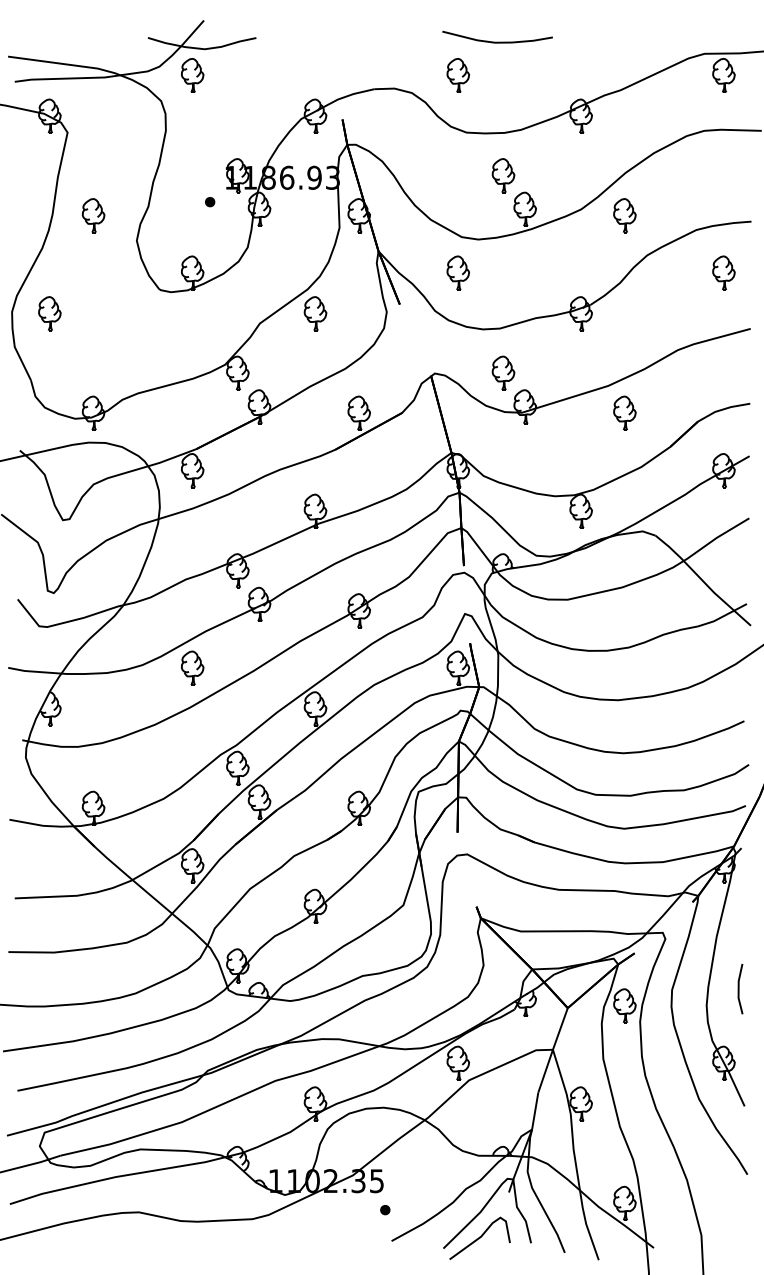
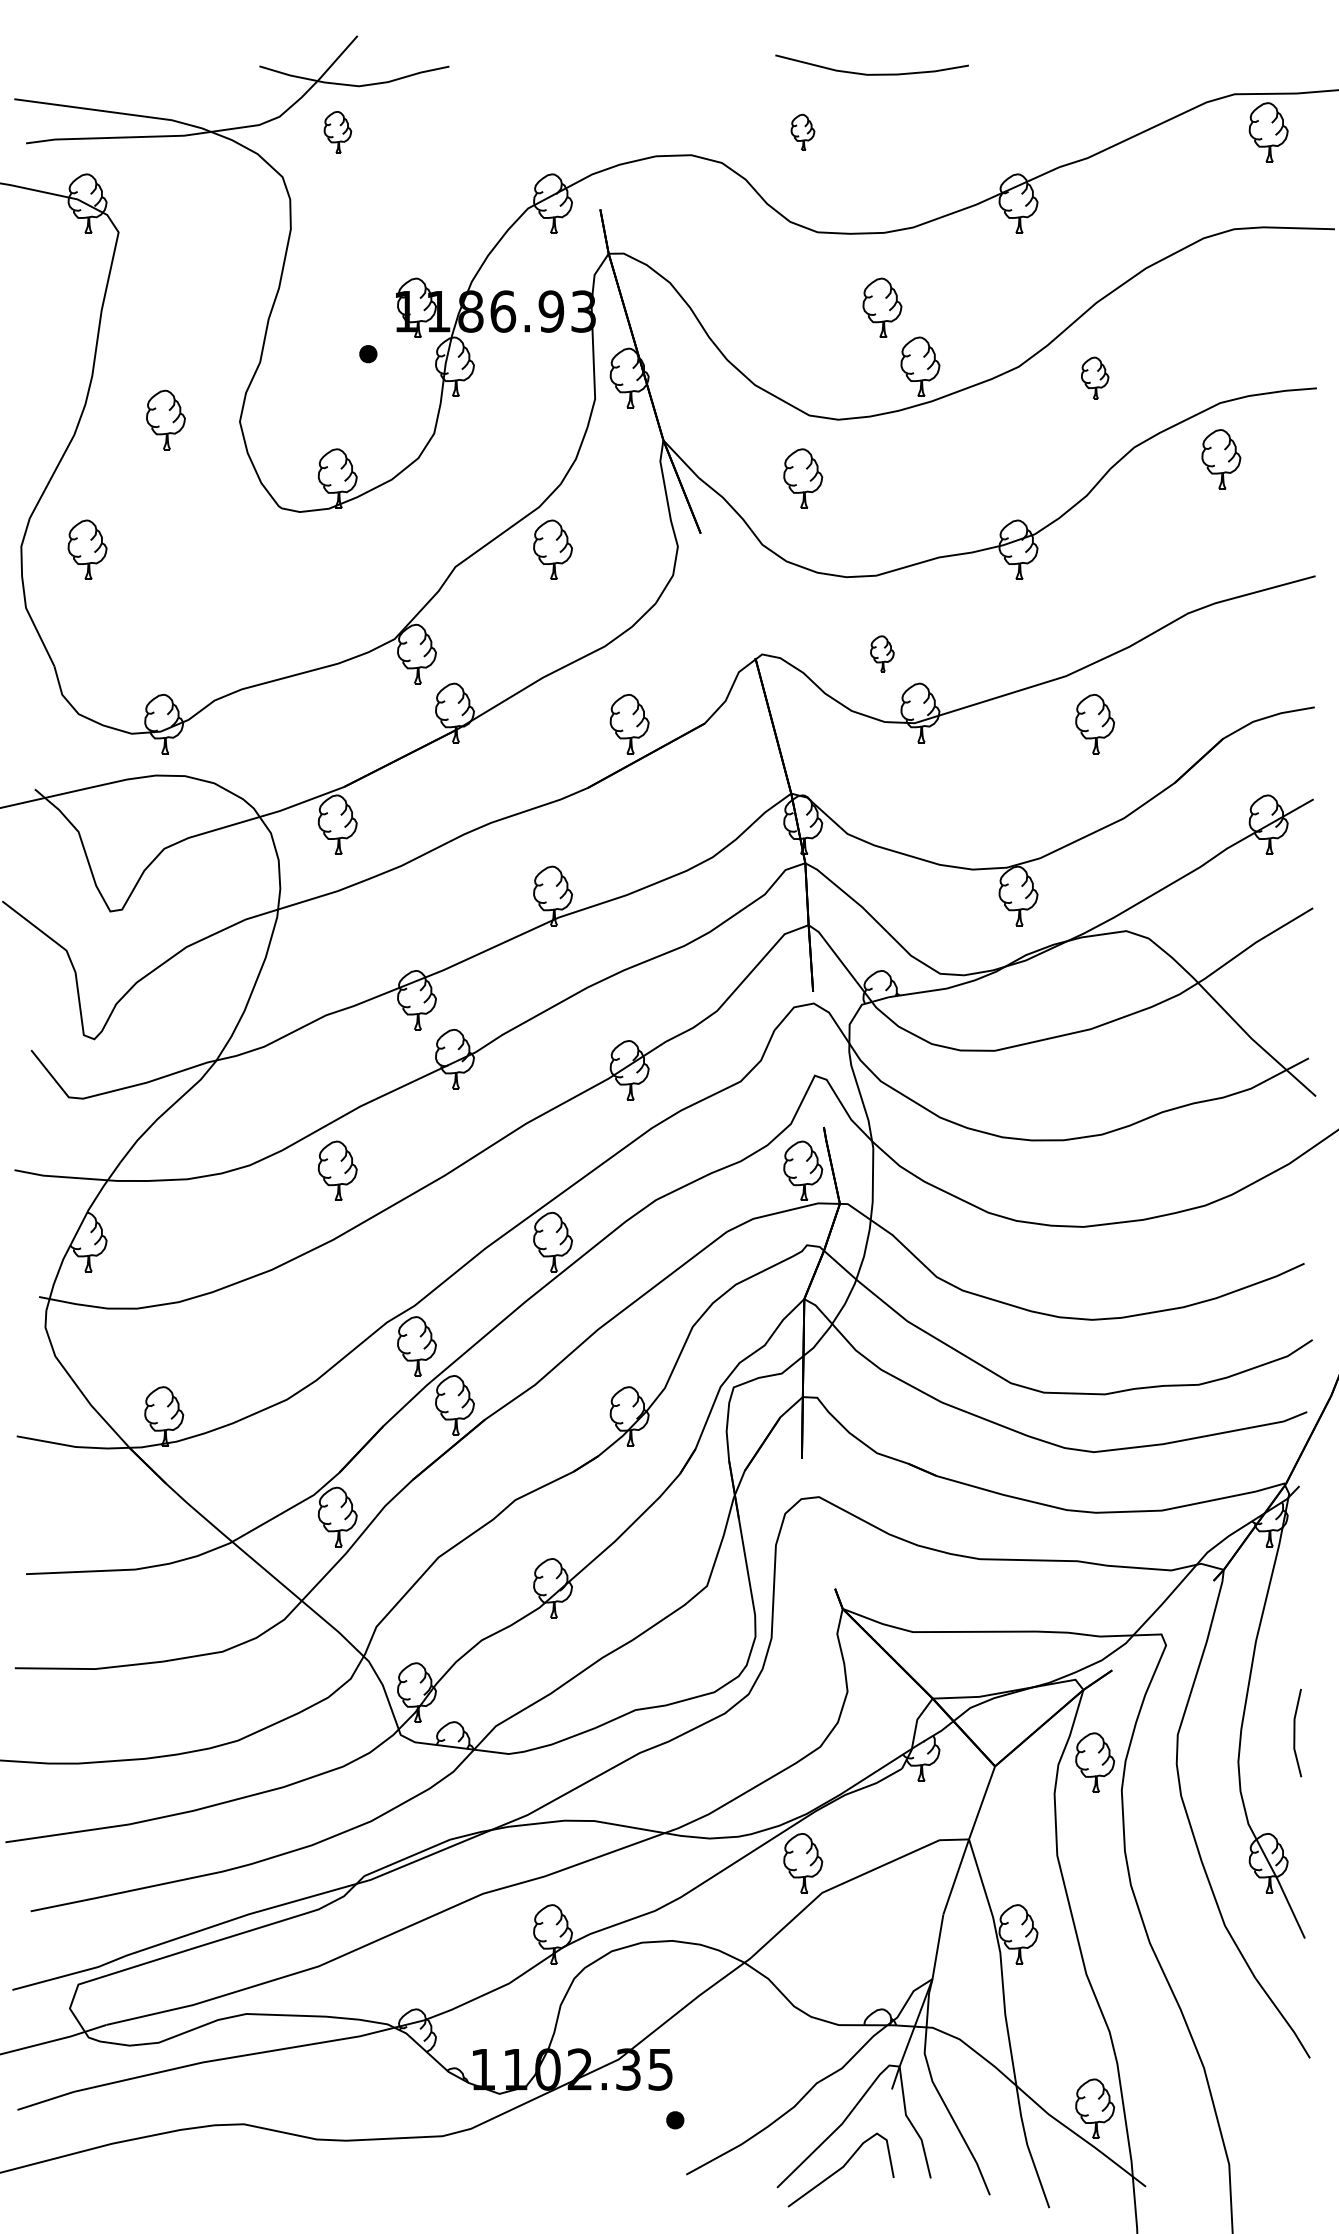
part: (192, 75) -> (337, 132), size x0.7
part: (457, 75) -> (801, 132), size x0.6
part: (93, 215) -> (165, 419), moved
part: (624, 215) -> (1094, 377), size x0.7
part: (723, 272) -> (1220, 458), moved
part: (503, 372) -> (882, 652), size x0.6

